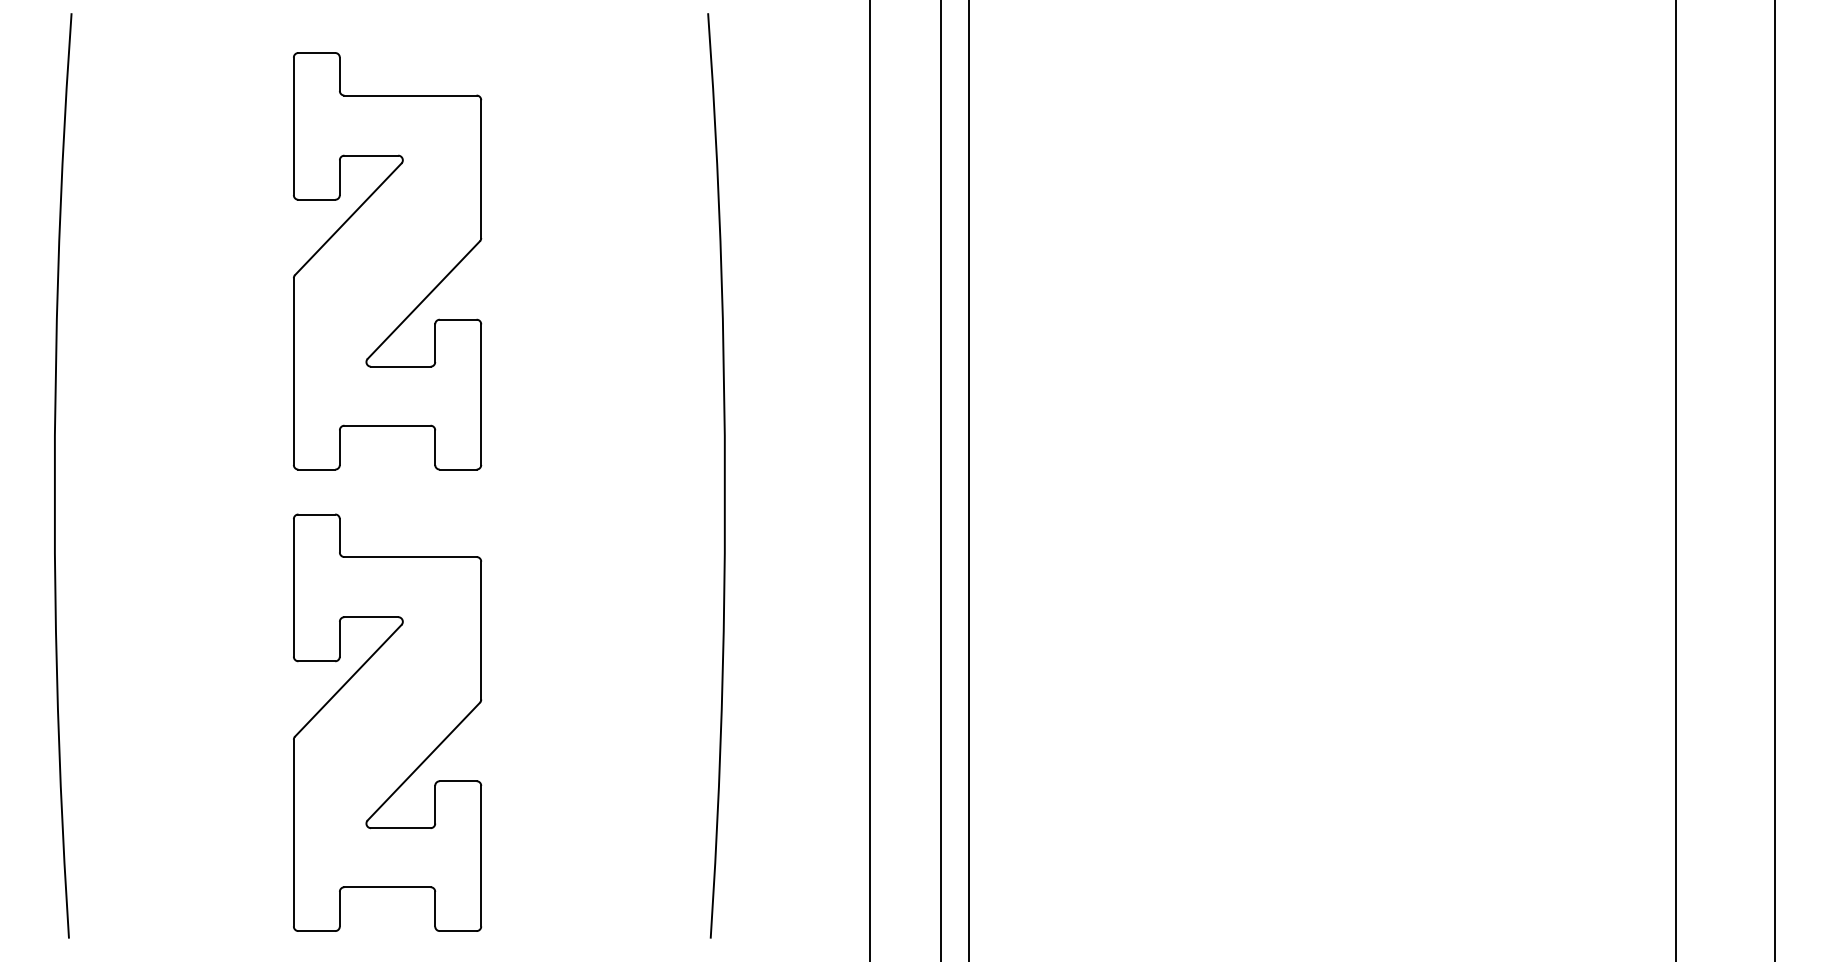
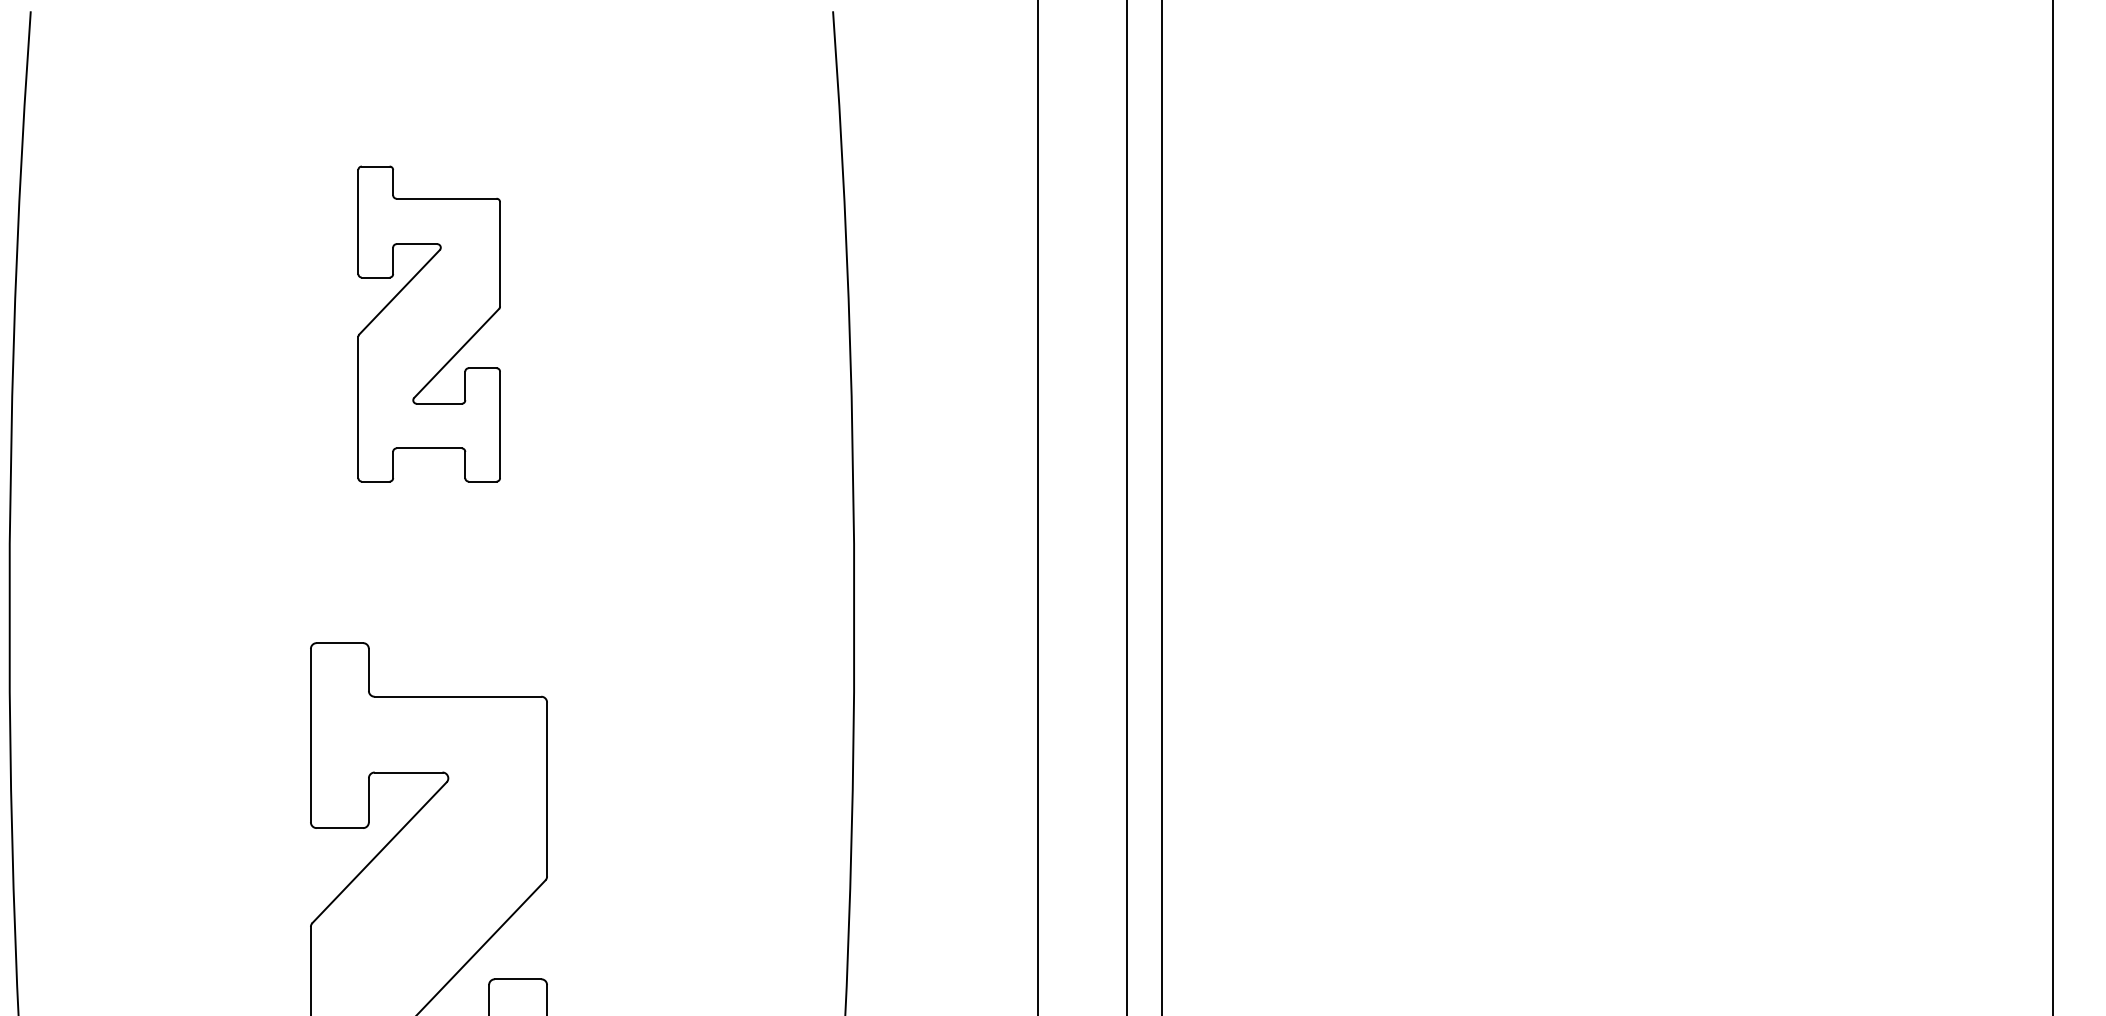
part: (387, 261) -> (428, 324), size x0.6

